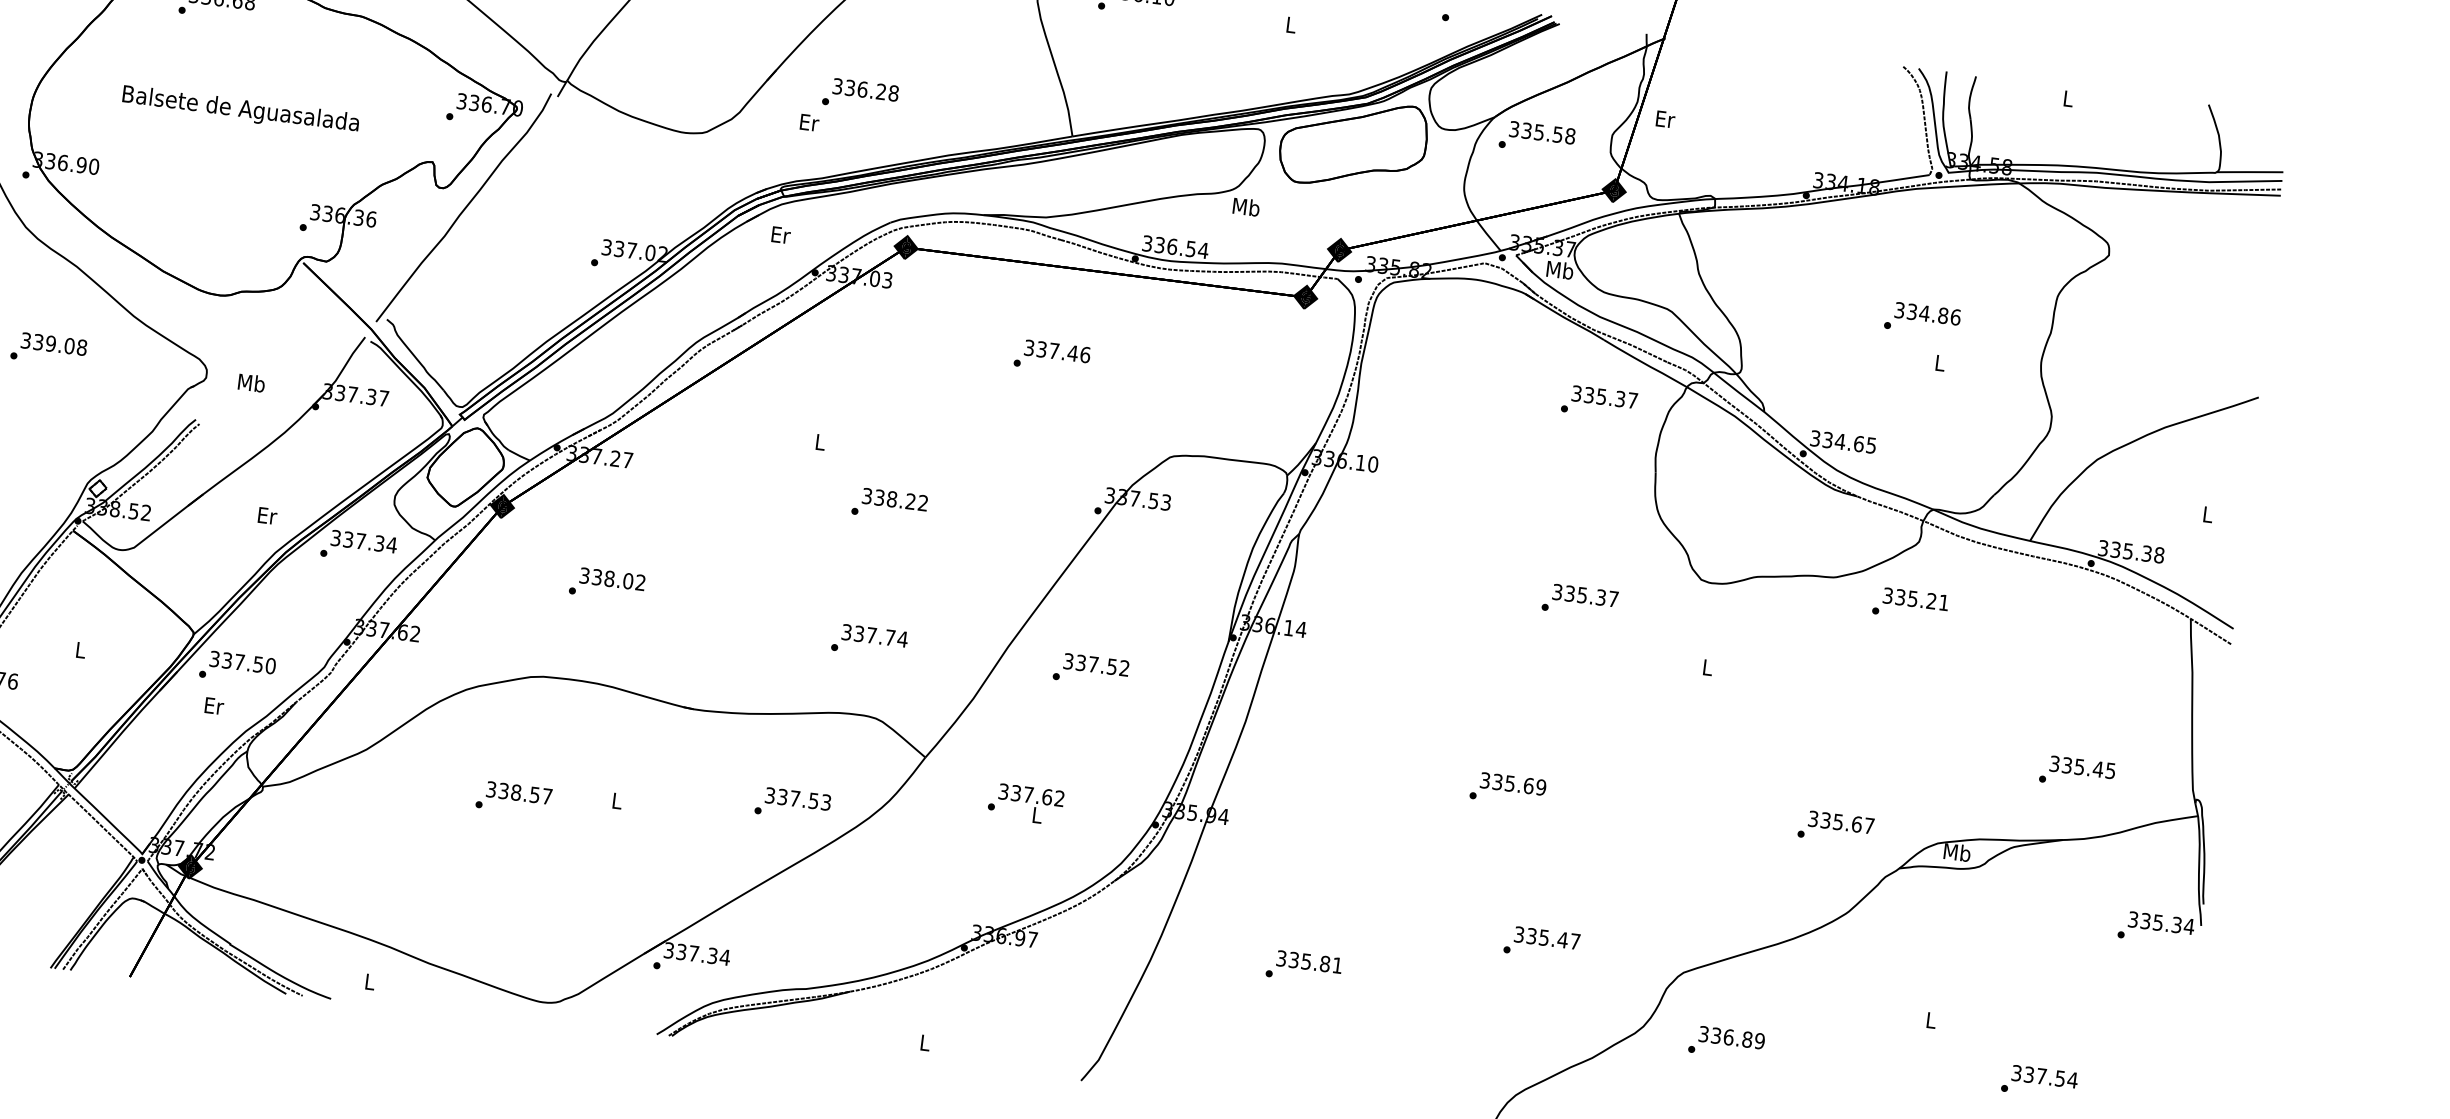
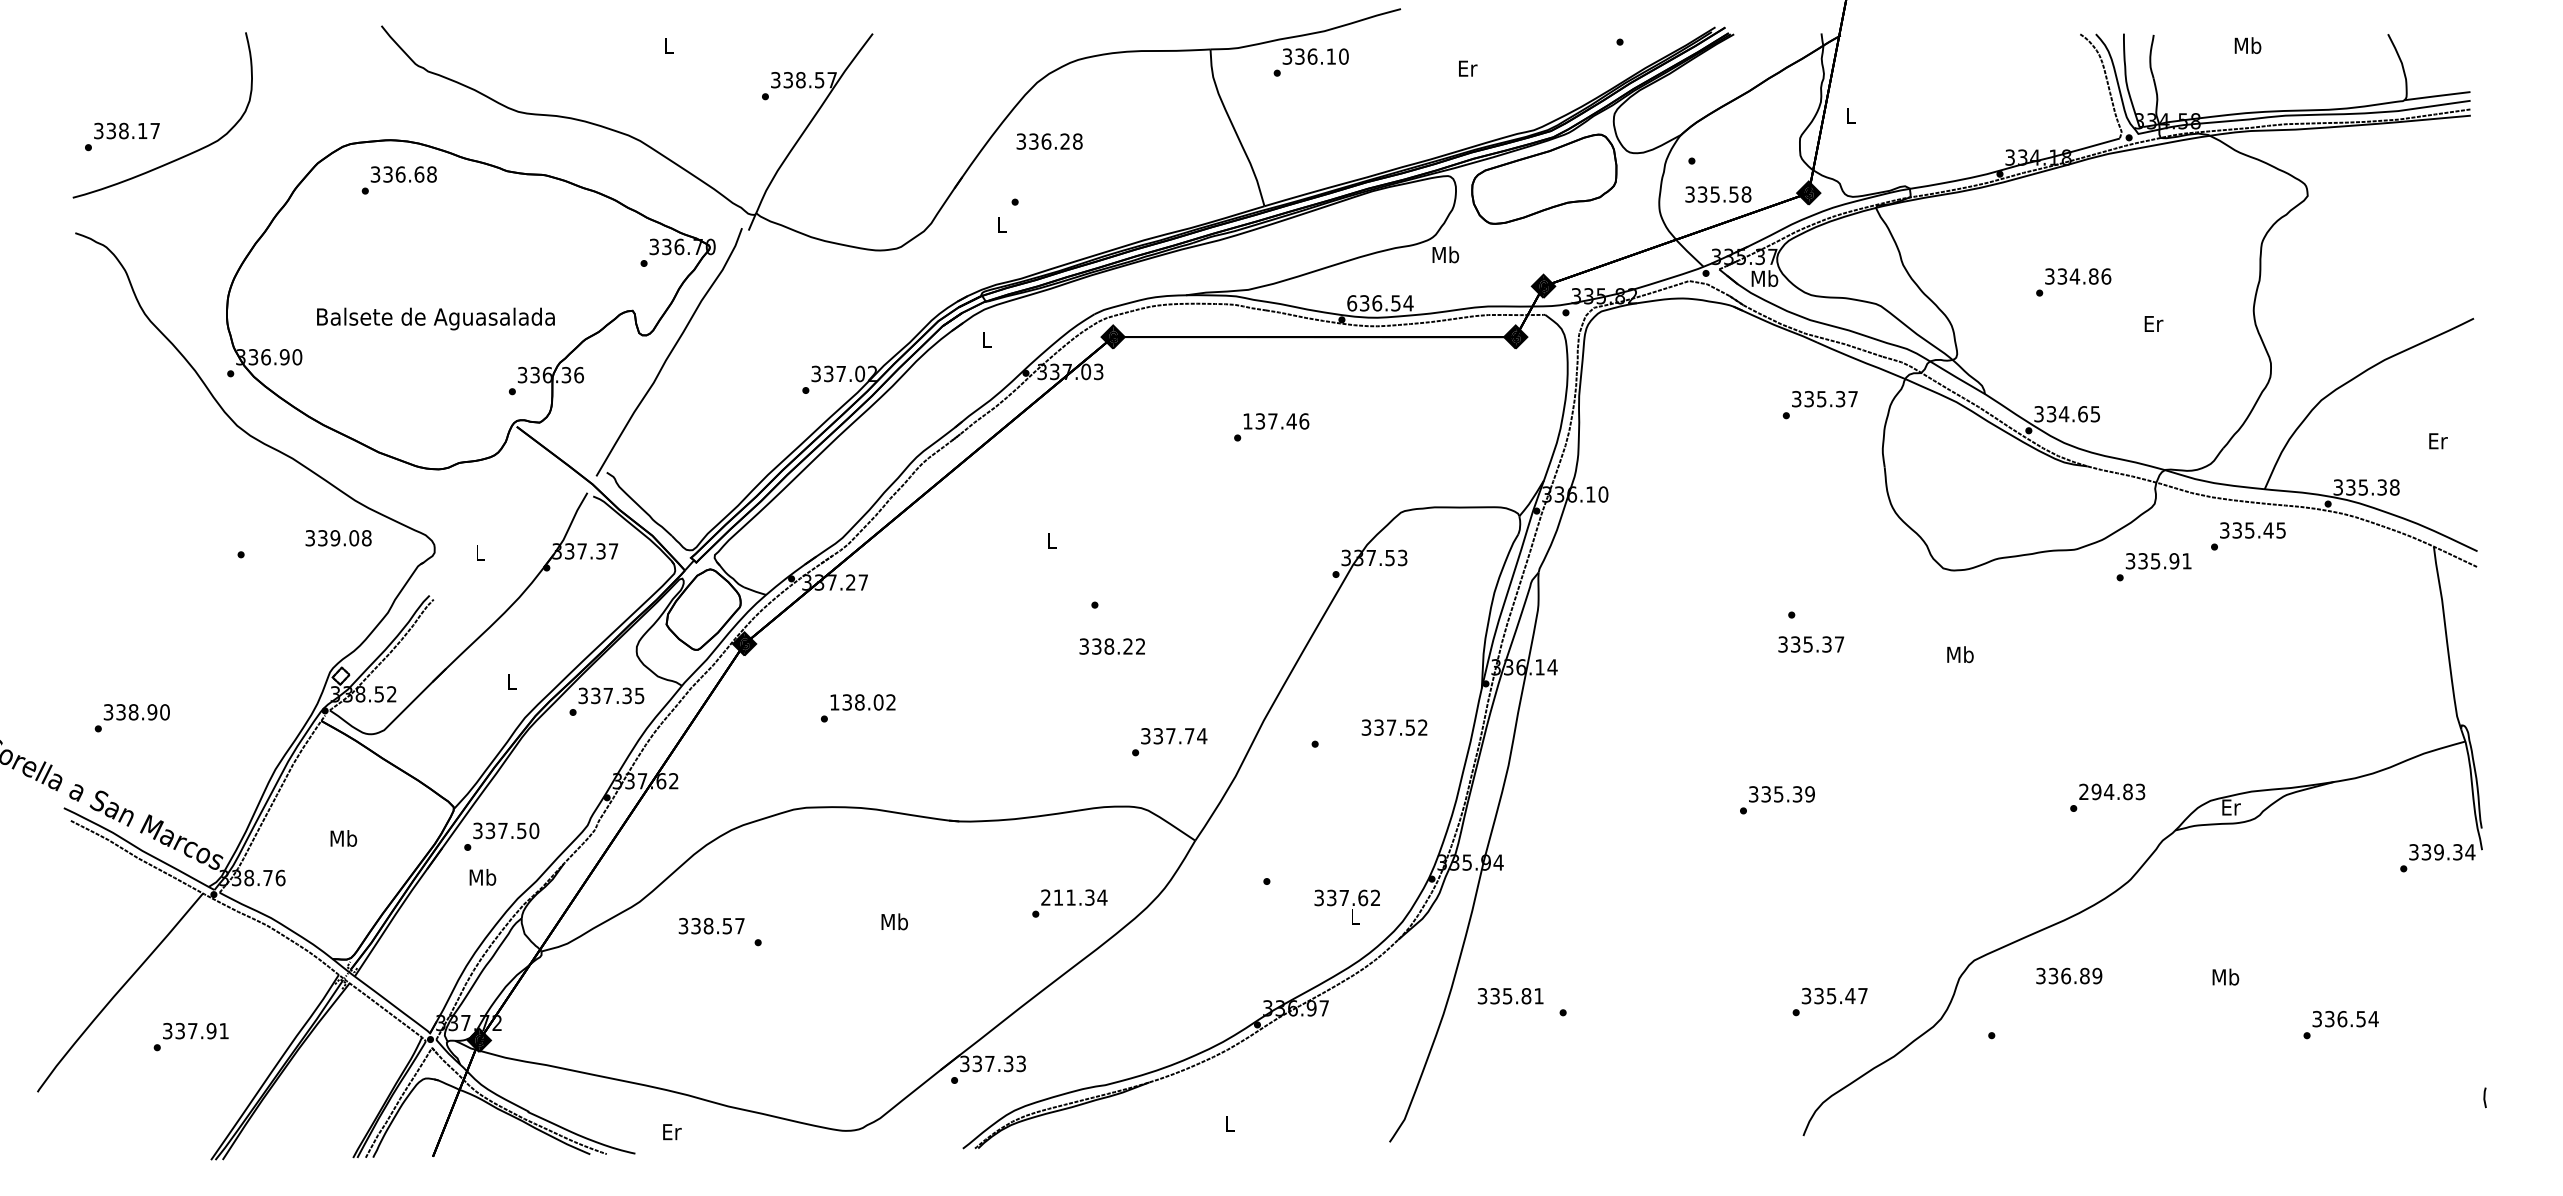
text: (1291, 25) -> (1468, 68), L -> Er
text: (865, 89) -> (1049, 141), moved
text: (2067, 98) -> (2247, 45), L -> Mb
text: (240, 109) -> (435, 318), moved
text: (1665, 118) -> (1850, 115), Er -> L
text: (809, 123) -> (1001, 225), Er -> L
text: (1542, 132) -> (1718, 194), moved
text: (781, 235) -> (987, 340), Er -> L
text: (1147, 243) -> (1352, 303), 336.54 -> 636.54
text: (1922, 319) -> (2073, 282), moved
text: (53, 344) -> (338, 538), moved
text: (1029, 348) -> (1247, 421), 337.46 -> 137.46
text: (1940, 362) -> (2153, 323), L -> Er
text: (251, 383) -> (480, 552), Mb -> L
text: (894, 499) -> (1111, 646), moved
text: (2208, 515) -> (2438, 441), L -> Er
text: (267, 516) -> (512, 682), Er -> L
text: (391, 545) -> (639, 696), 337.34 -> 337.35
text: (584, 575) -> (834, 702), 338.02 -> 138.02
text: (1585, 595) -> (1811, 644), moved
text: (1931, 601) -> (2174, 561), 335.21 -> 335.91
text: (869, 641) -> (1169, 742), moved
text: (80, 650) -> (343, 838), L -> Mb
text: (1096, 664) -> (1394, 727), moved
text: (1707, 667) -> (1960, 654), L -> Mb
text: (213, 705) -> (482, 877), Er -> Mb
text: (2077, 772) -> (2248, 536), moved
text: (1528, 786) -> (1797, 794), 335.69 -> 335.39
text: (519, 793) -> (711, 926), moved
text: (798, 798) -> (1074, 897), 337.53 -> 211.34
text: (616, 800) -> (894, 921), L -> Mb
text: (1029, 803) -> (1346, 906), moved
text: (1841, 822) -> (2112, 791), 335.67 -> 294.83
text: (1956, 851) -> (2230, 806), Mb -> Er
text: (2157, 922) -> (2438, 852), 335.34 -> 339.34
text: (1541, 942) -> (1829, 1001), moved
text: (725, 957) -> (1021, 1063), 337.34 -> 337.33
text: (1309, 962) -> (1510, 996), moved
text: (370, 982) -> (672, 1132), L -> Er
text: (1930, 1019) -> (2225, 976), L -> Mb
text: (1732, 1037) -> (2069, 975), moved
text: (2041, 1075) -> (2342, 1018), 337.54 -> 336.54

